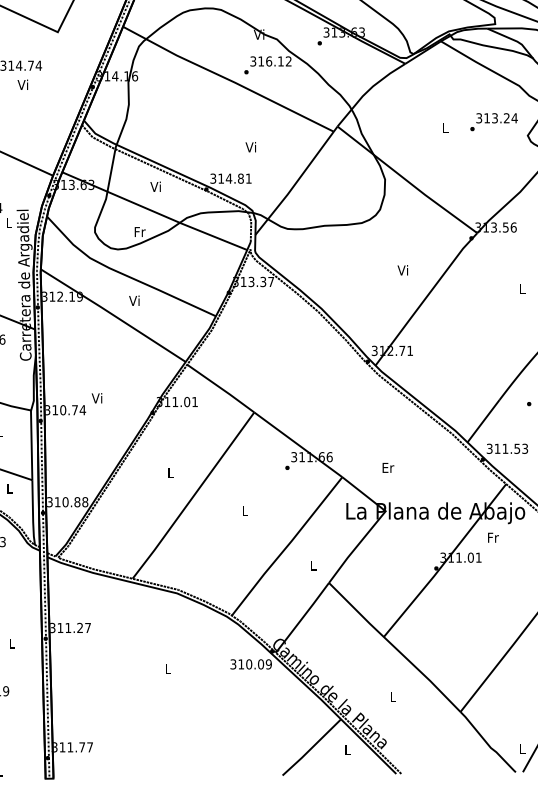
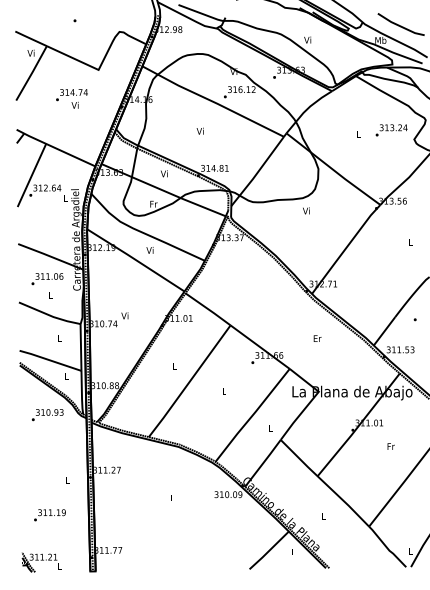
text: (249, 146) -> (199, 130), moved
text: (403, 269) -> (306, 210), moved
text: (388, 467) -> (317, 338), moved
text: (492, 537) -> (390, 446), moved

